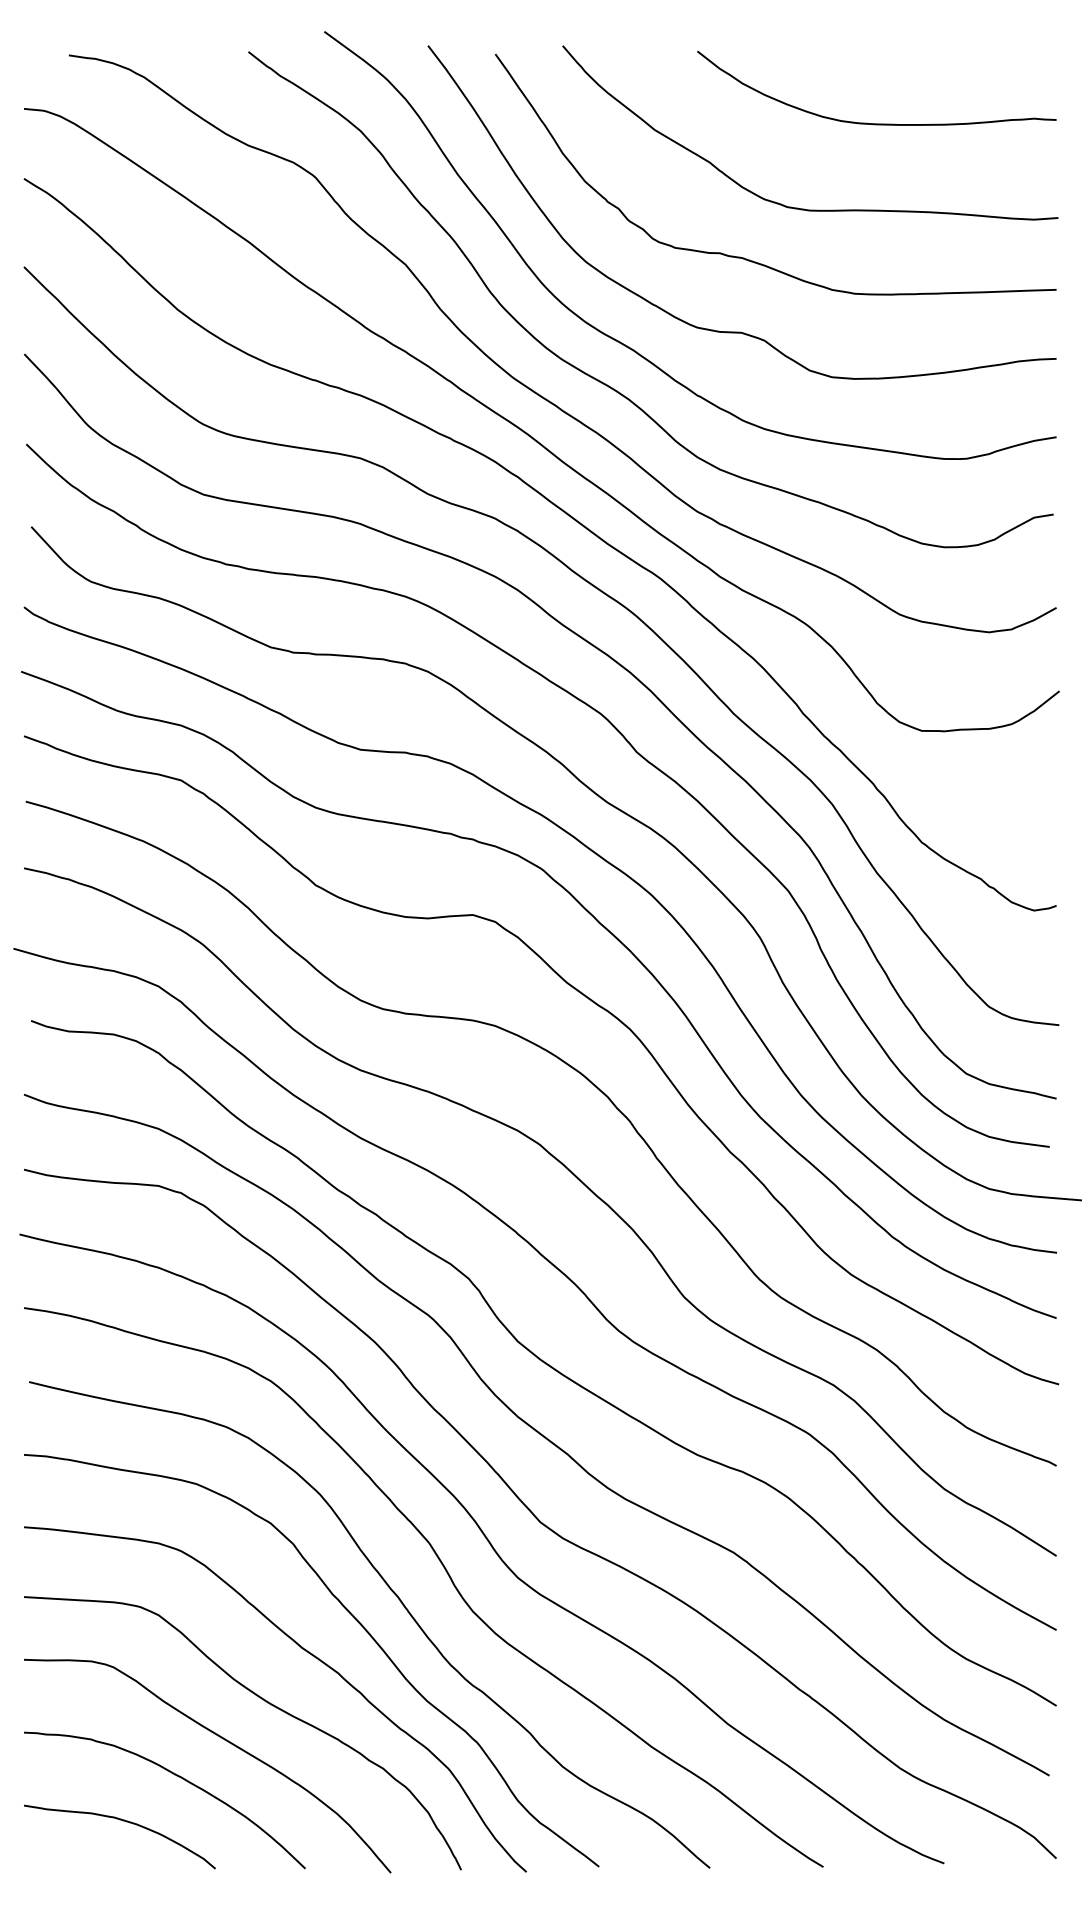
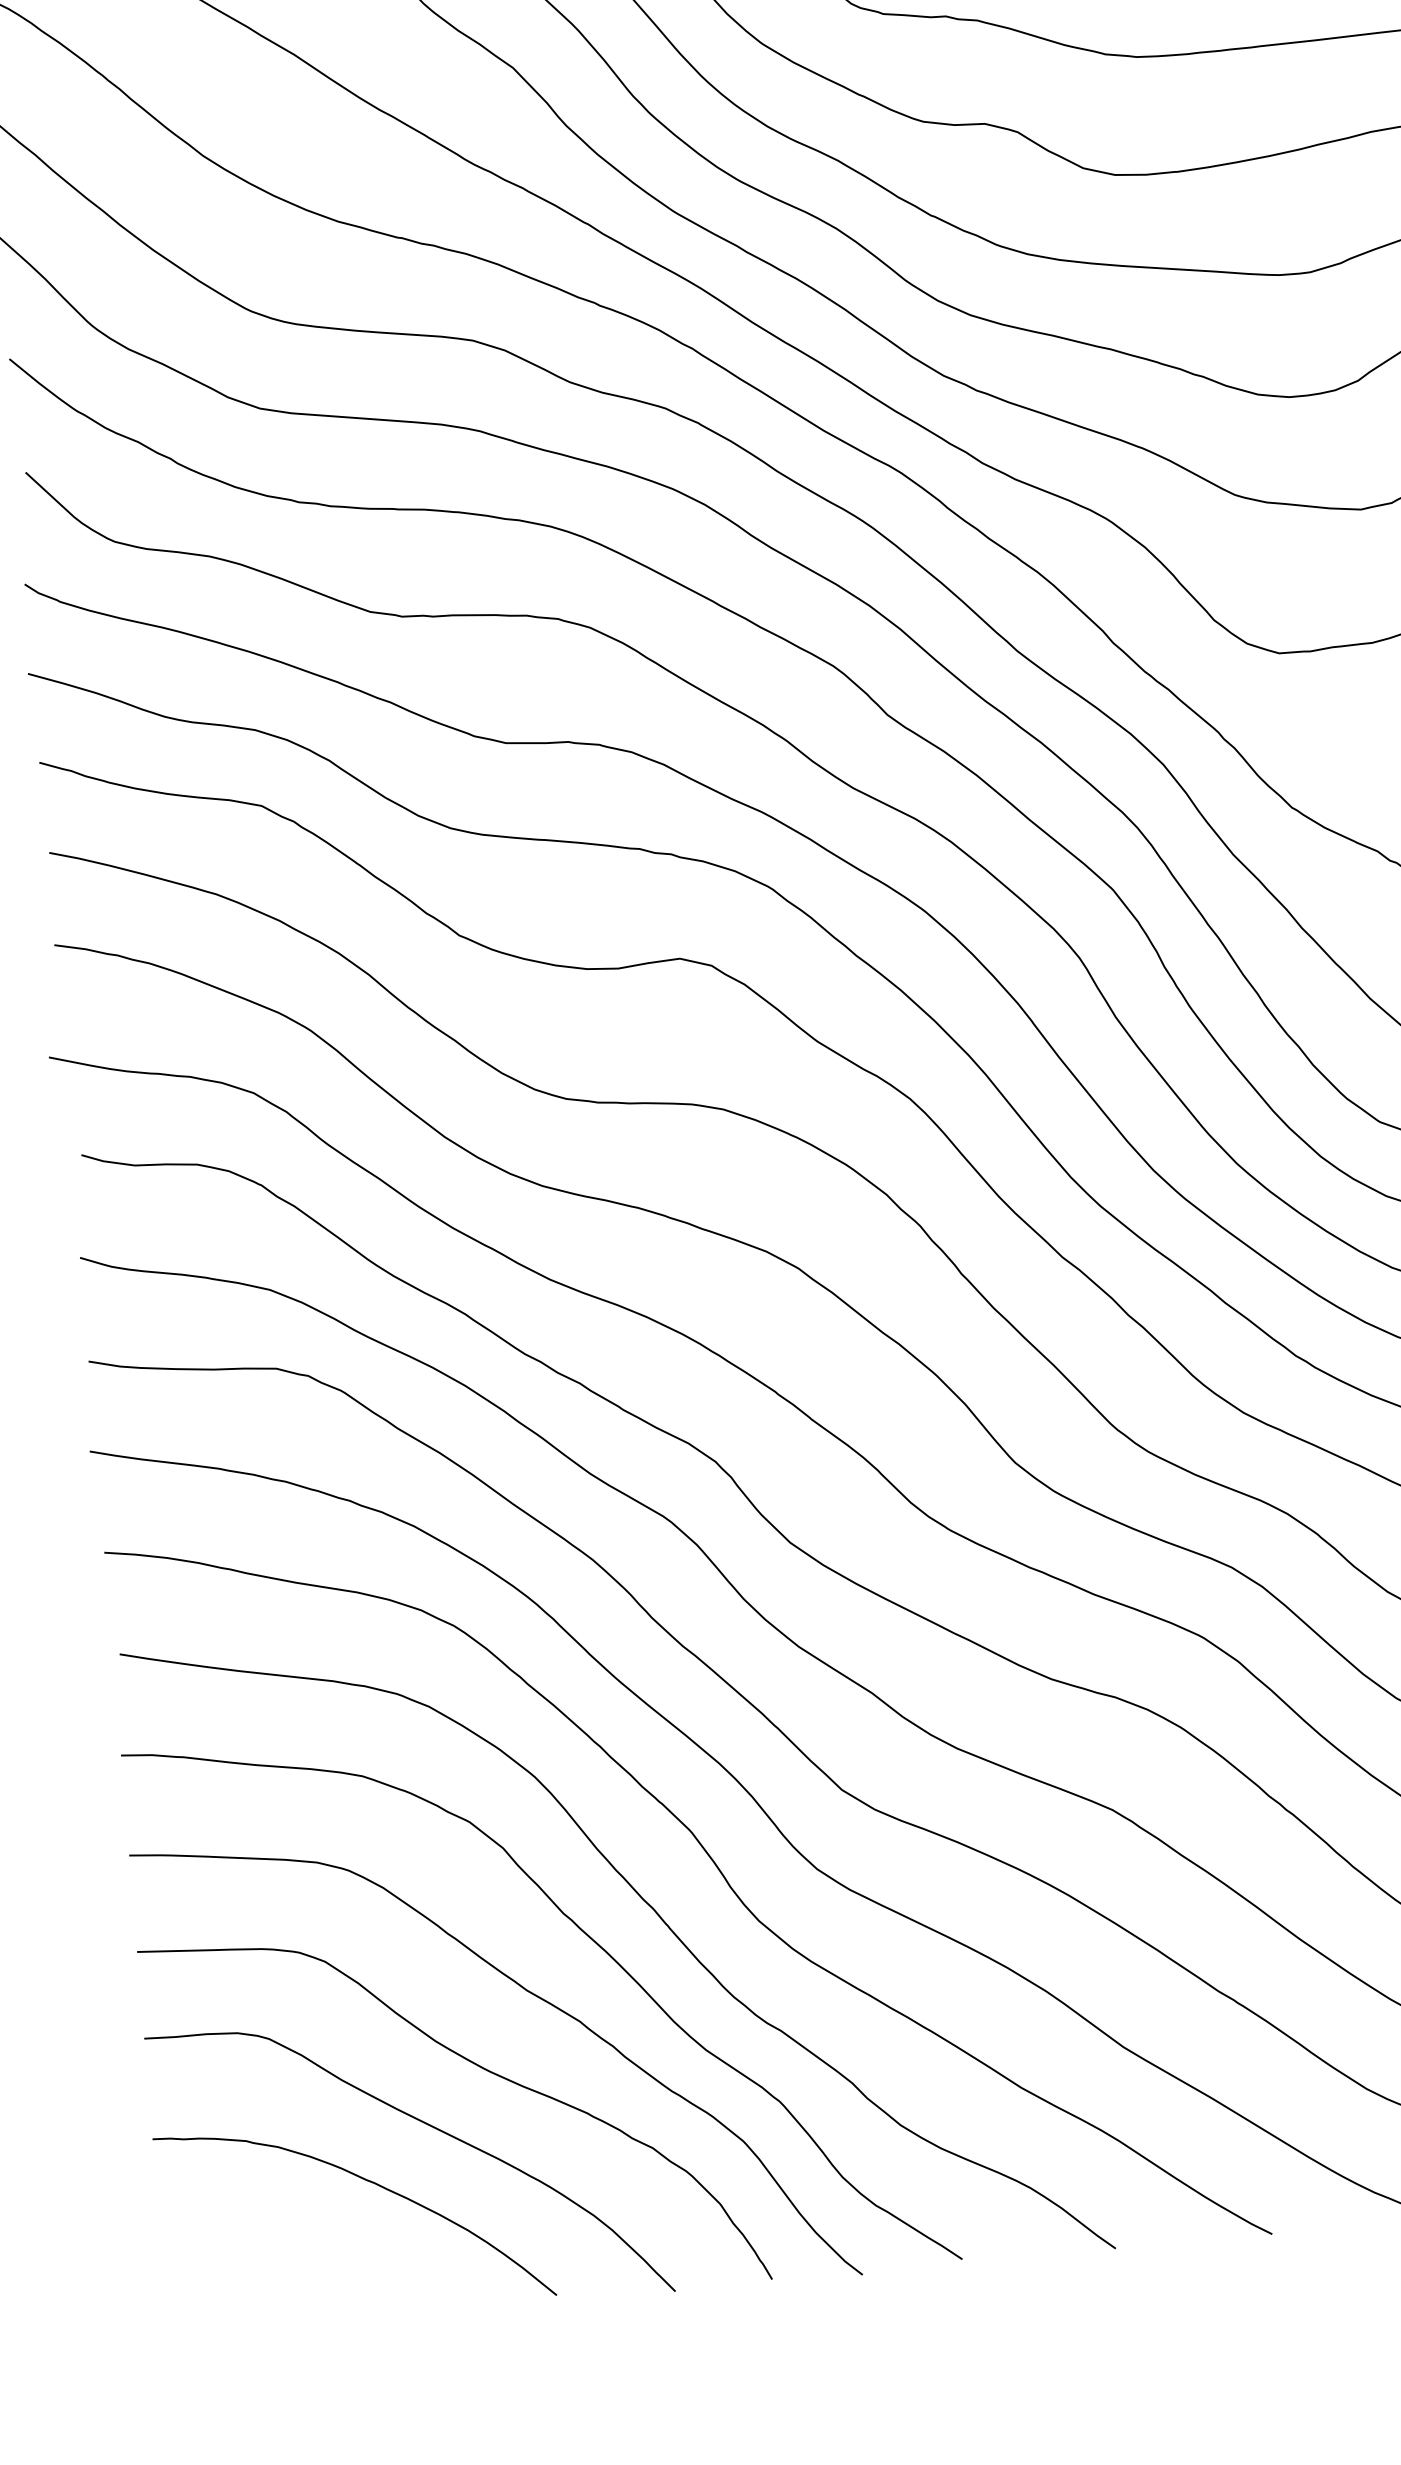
curve: (123, 1821) -> (300, 2250), removed

